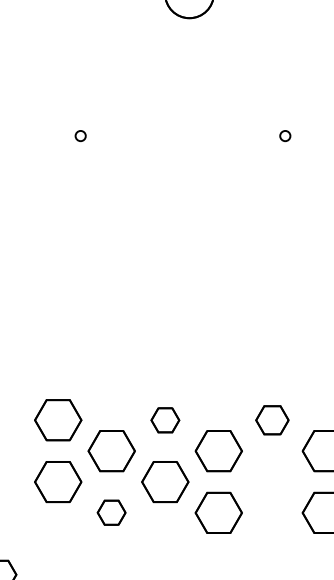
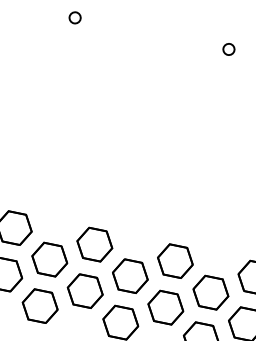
circle: (80, 135) -> (75, 17), size x1.43
circle: (285, 135) -> (229, 49), size x1.43
part: (165, 420) -> (94, 244), size x1.67
part: (272, 420) -> (175, 261), size x1.43
part: (272, 482) -> (165, 308), added
part: (111, 512) -> (40, 305), size x1.67

